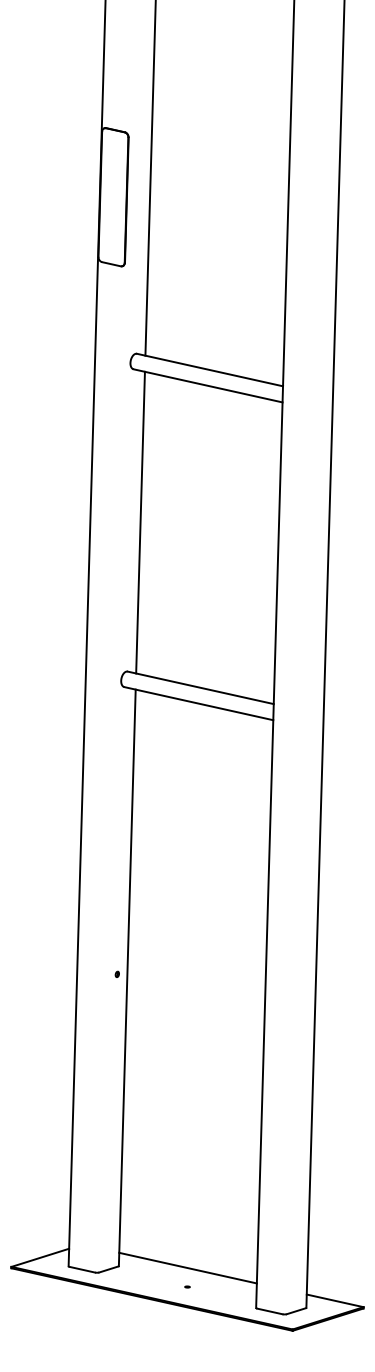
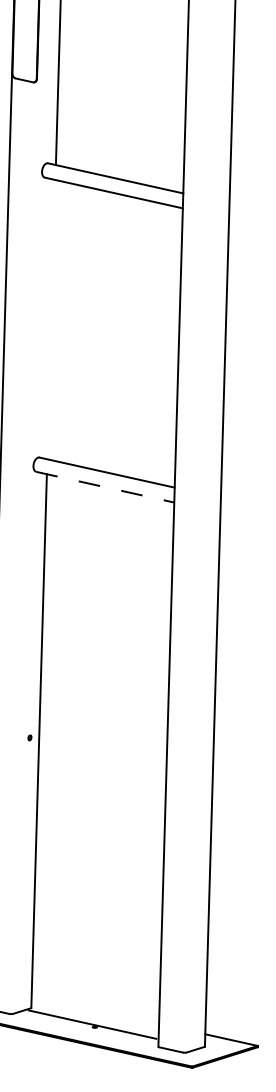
line: (140, 522) -> (51, 319), removed
line: (199, 703) -> (105, 487), solid -> dashed
line: (187, 1267) -> (92, 1024), moved

